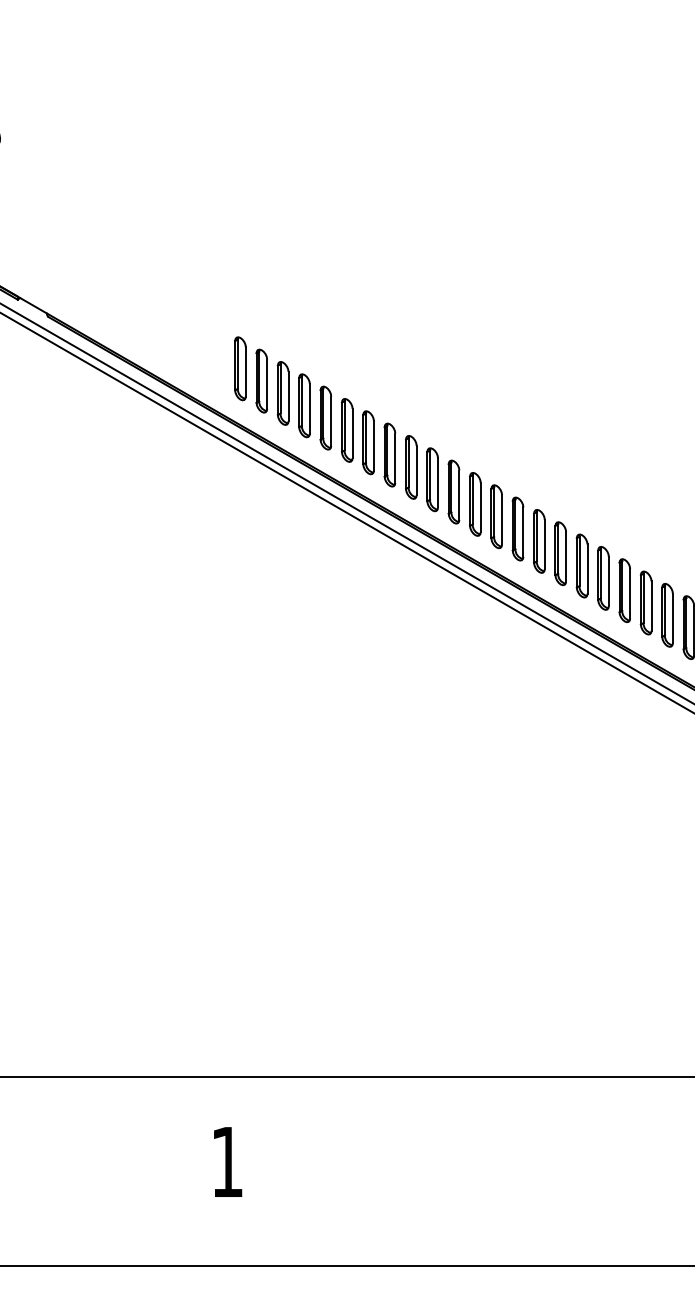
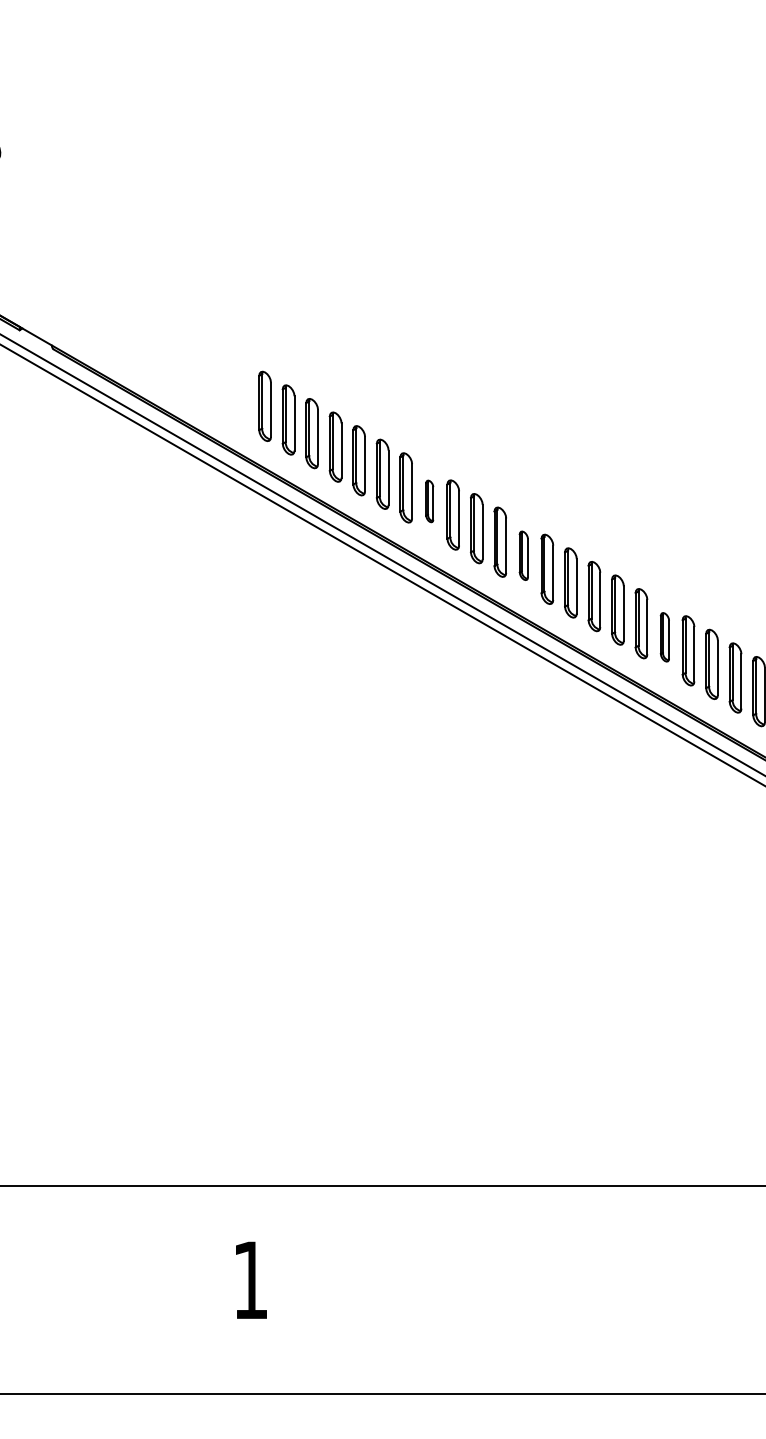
part: (389, 454) -> (429, 500), size x0.6
part: (475, 504) -> (524, 555), size x0.7
part: (603, 578) -> (665, 637), size x0.7

